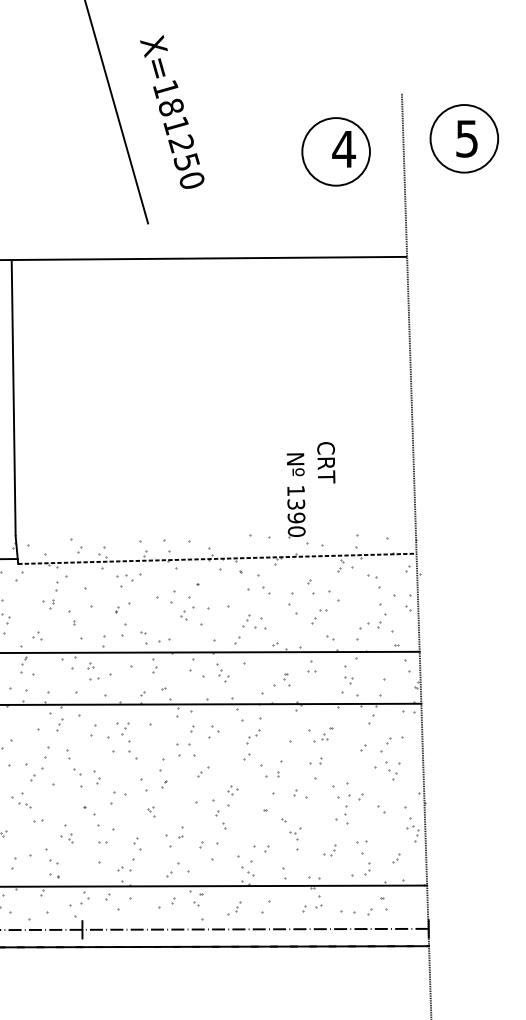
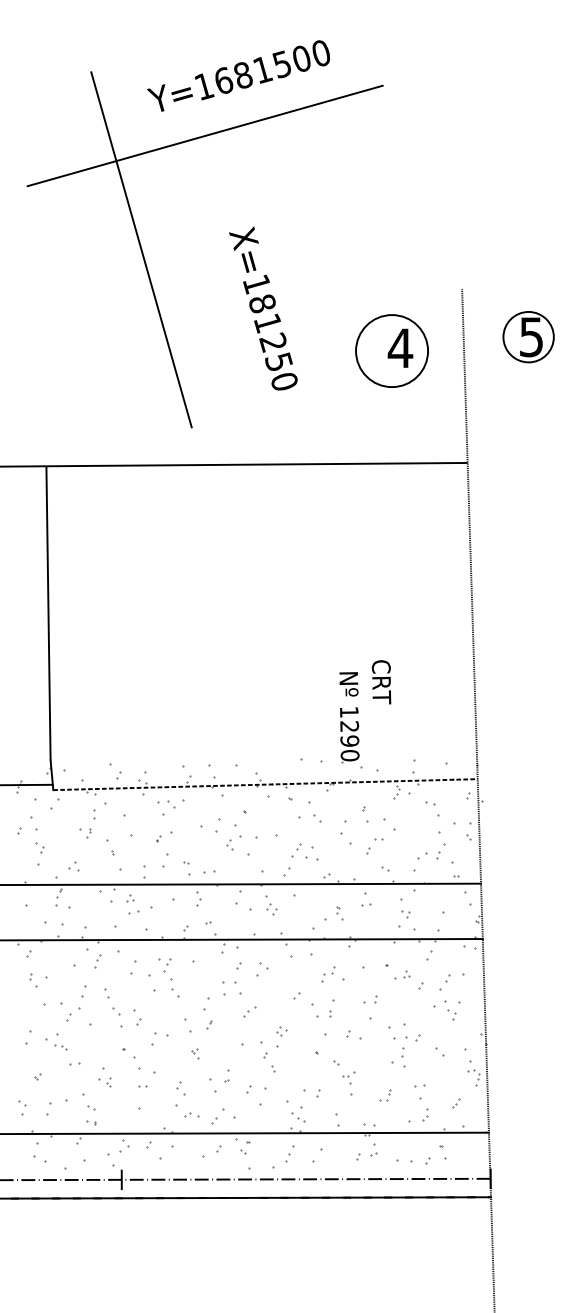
text: (172, 111) -> (263, 308), moved
circle: (464, 139) -> (528, 337), size x0.7
text: (296, 504) -> (349, 726), 1390 -> 1290
part: (253, 737) -> (328, 974), moved
part: (320, 737) -> (402, 974), moved
part: (123, 868) -> (191, 1114), moved
part: (234, 907) -> (283, 1156), size x1.6

